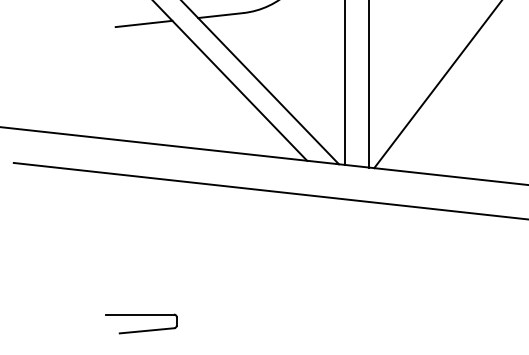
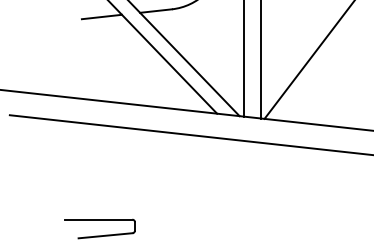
part: (140, 323) -> (99, 228), size x1.4

